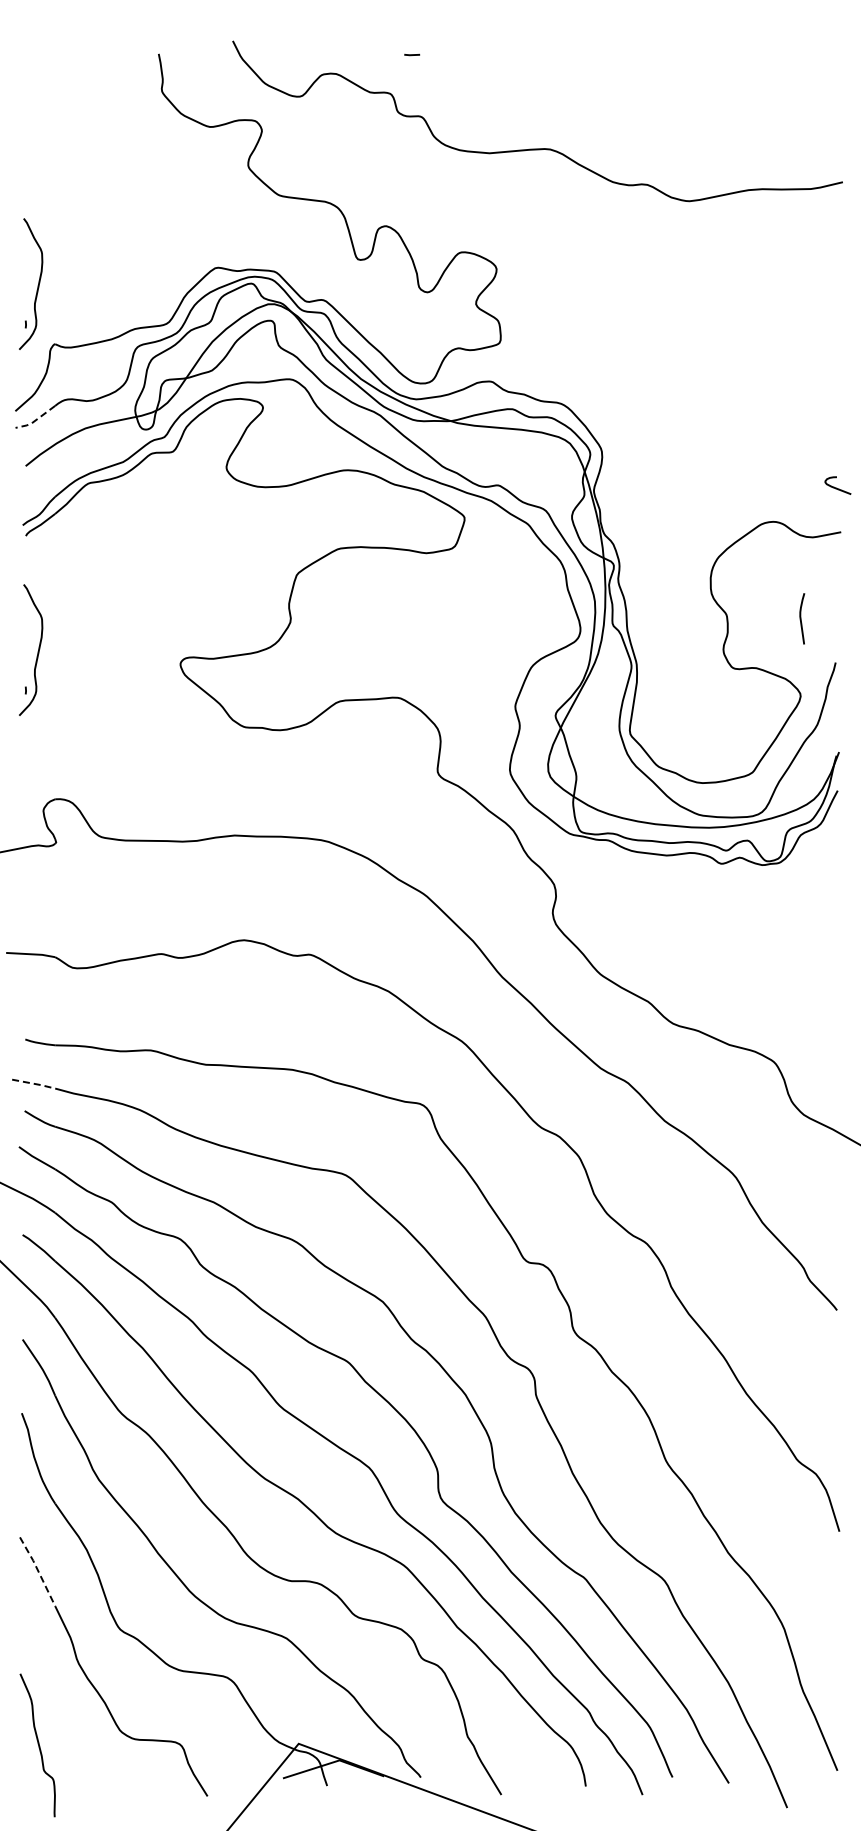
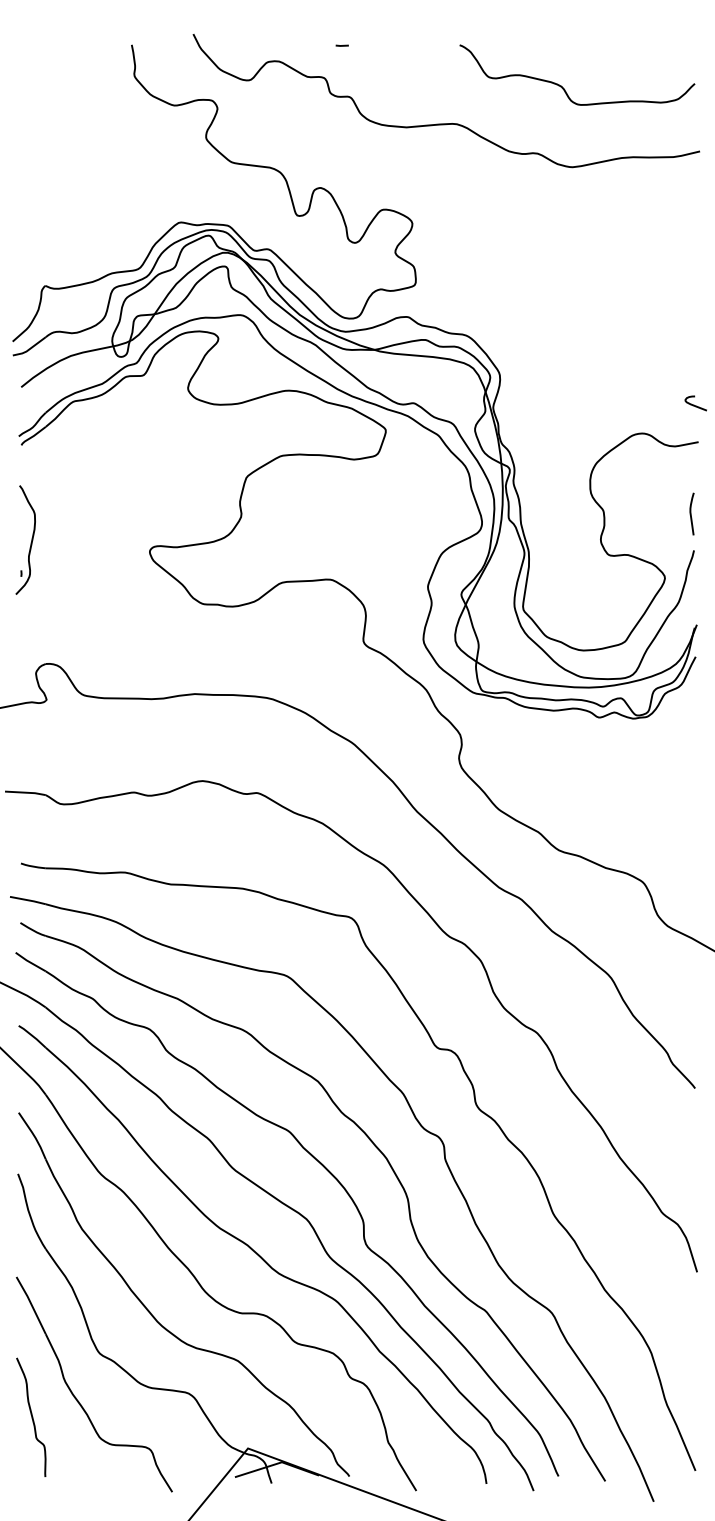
curve: (679, 106) -> (564, 88), added
part: (37, 285) -> (31, 237), removed
line: (35, 420) -> (29, 349), dashed -> solid
curve: (801, 618) -> (691, 513), moved
line: (34, 1083) -> (28, 900), dashed -> solid
line: (38, 1571) -> (31, 1305), dashed -> solid
curve: (37, 1744) -> (31, 1416), moved

